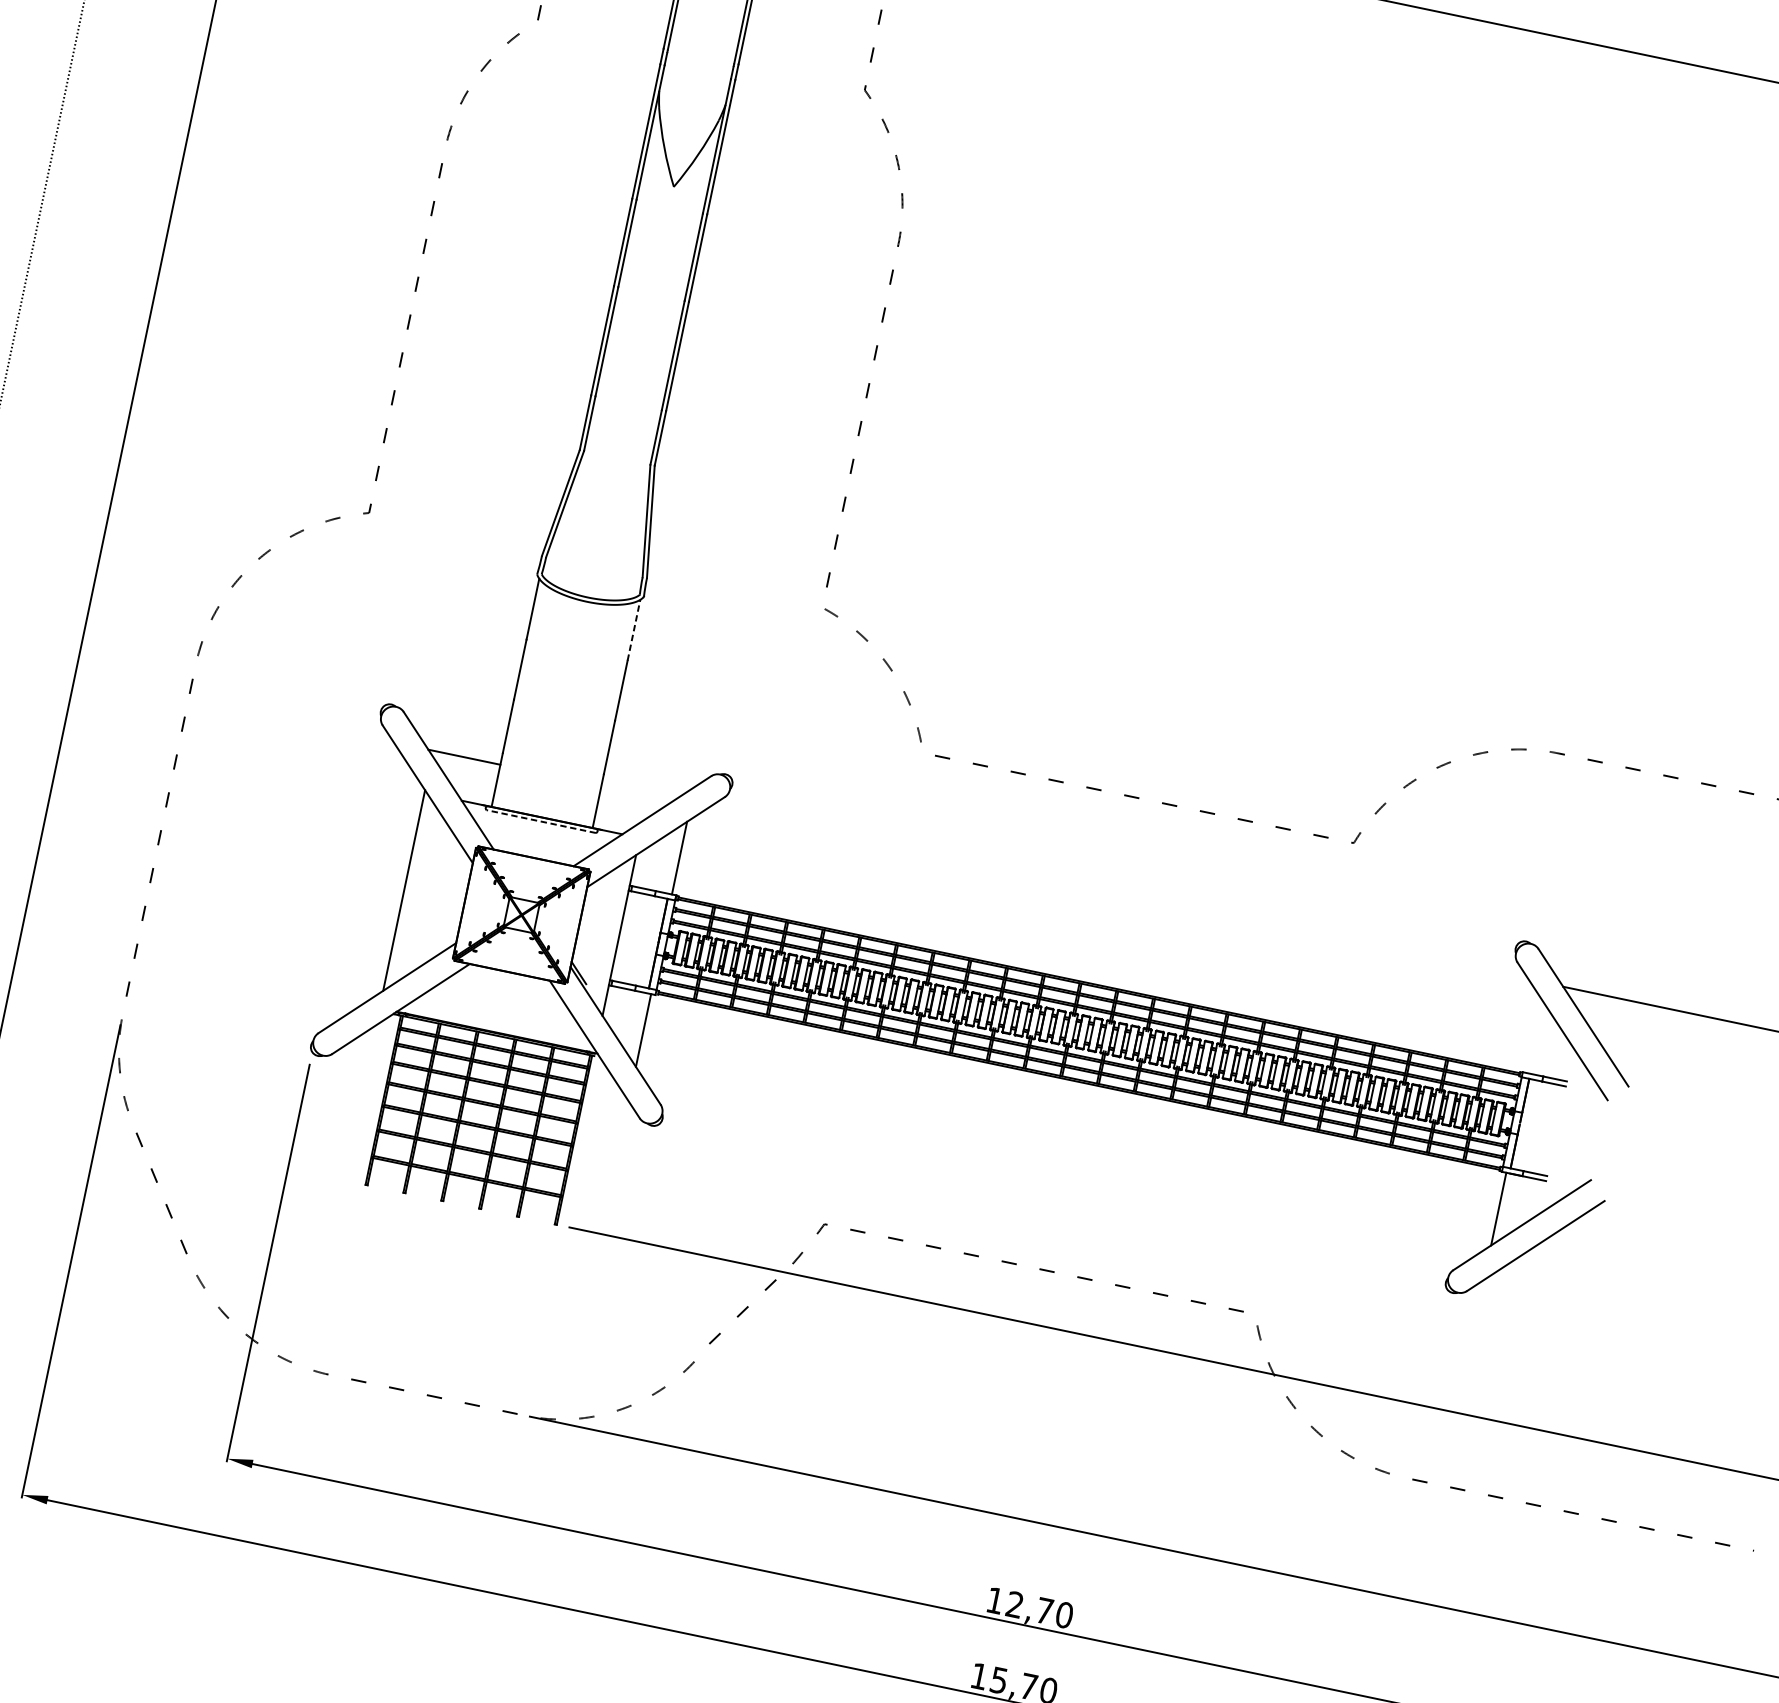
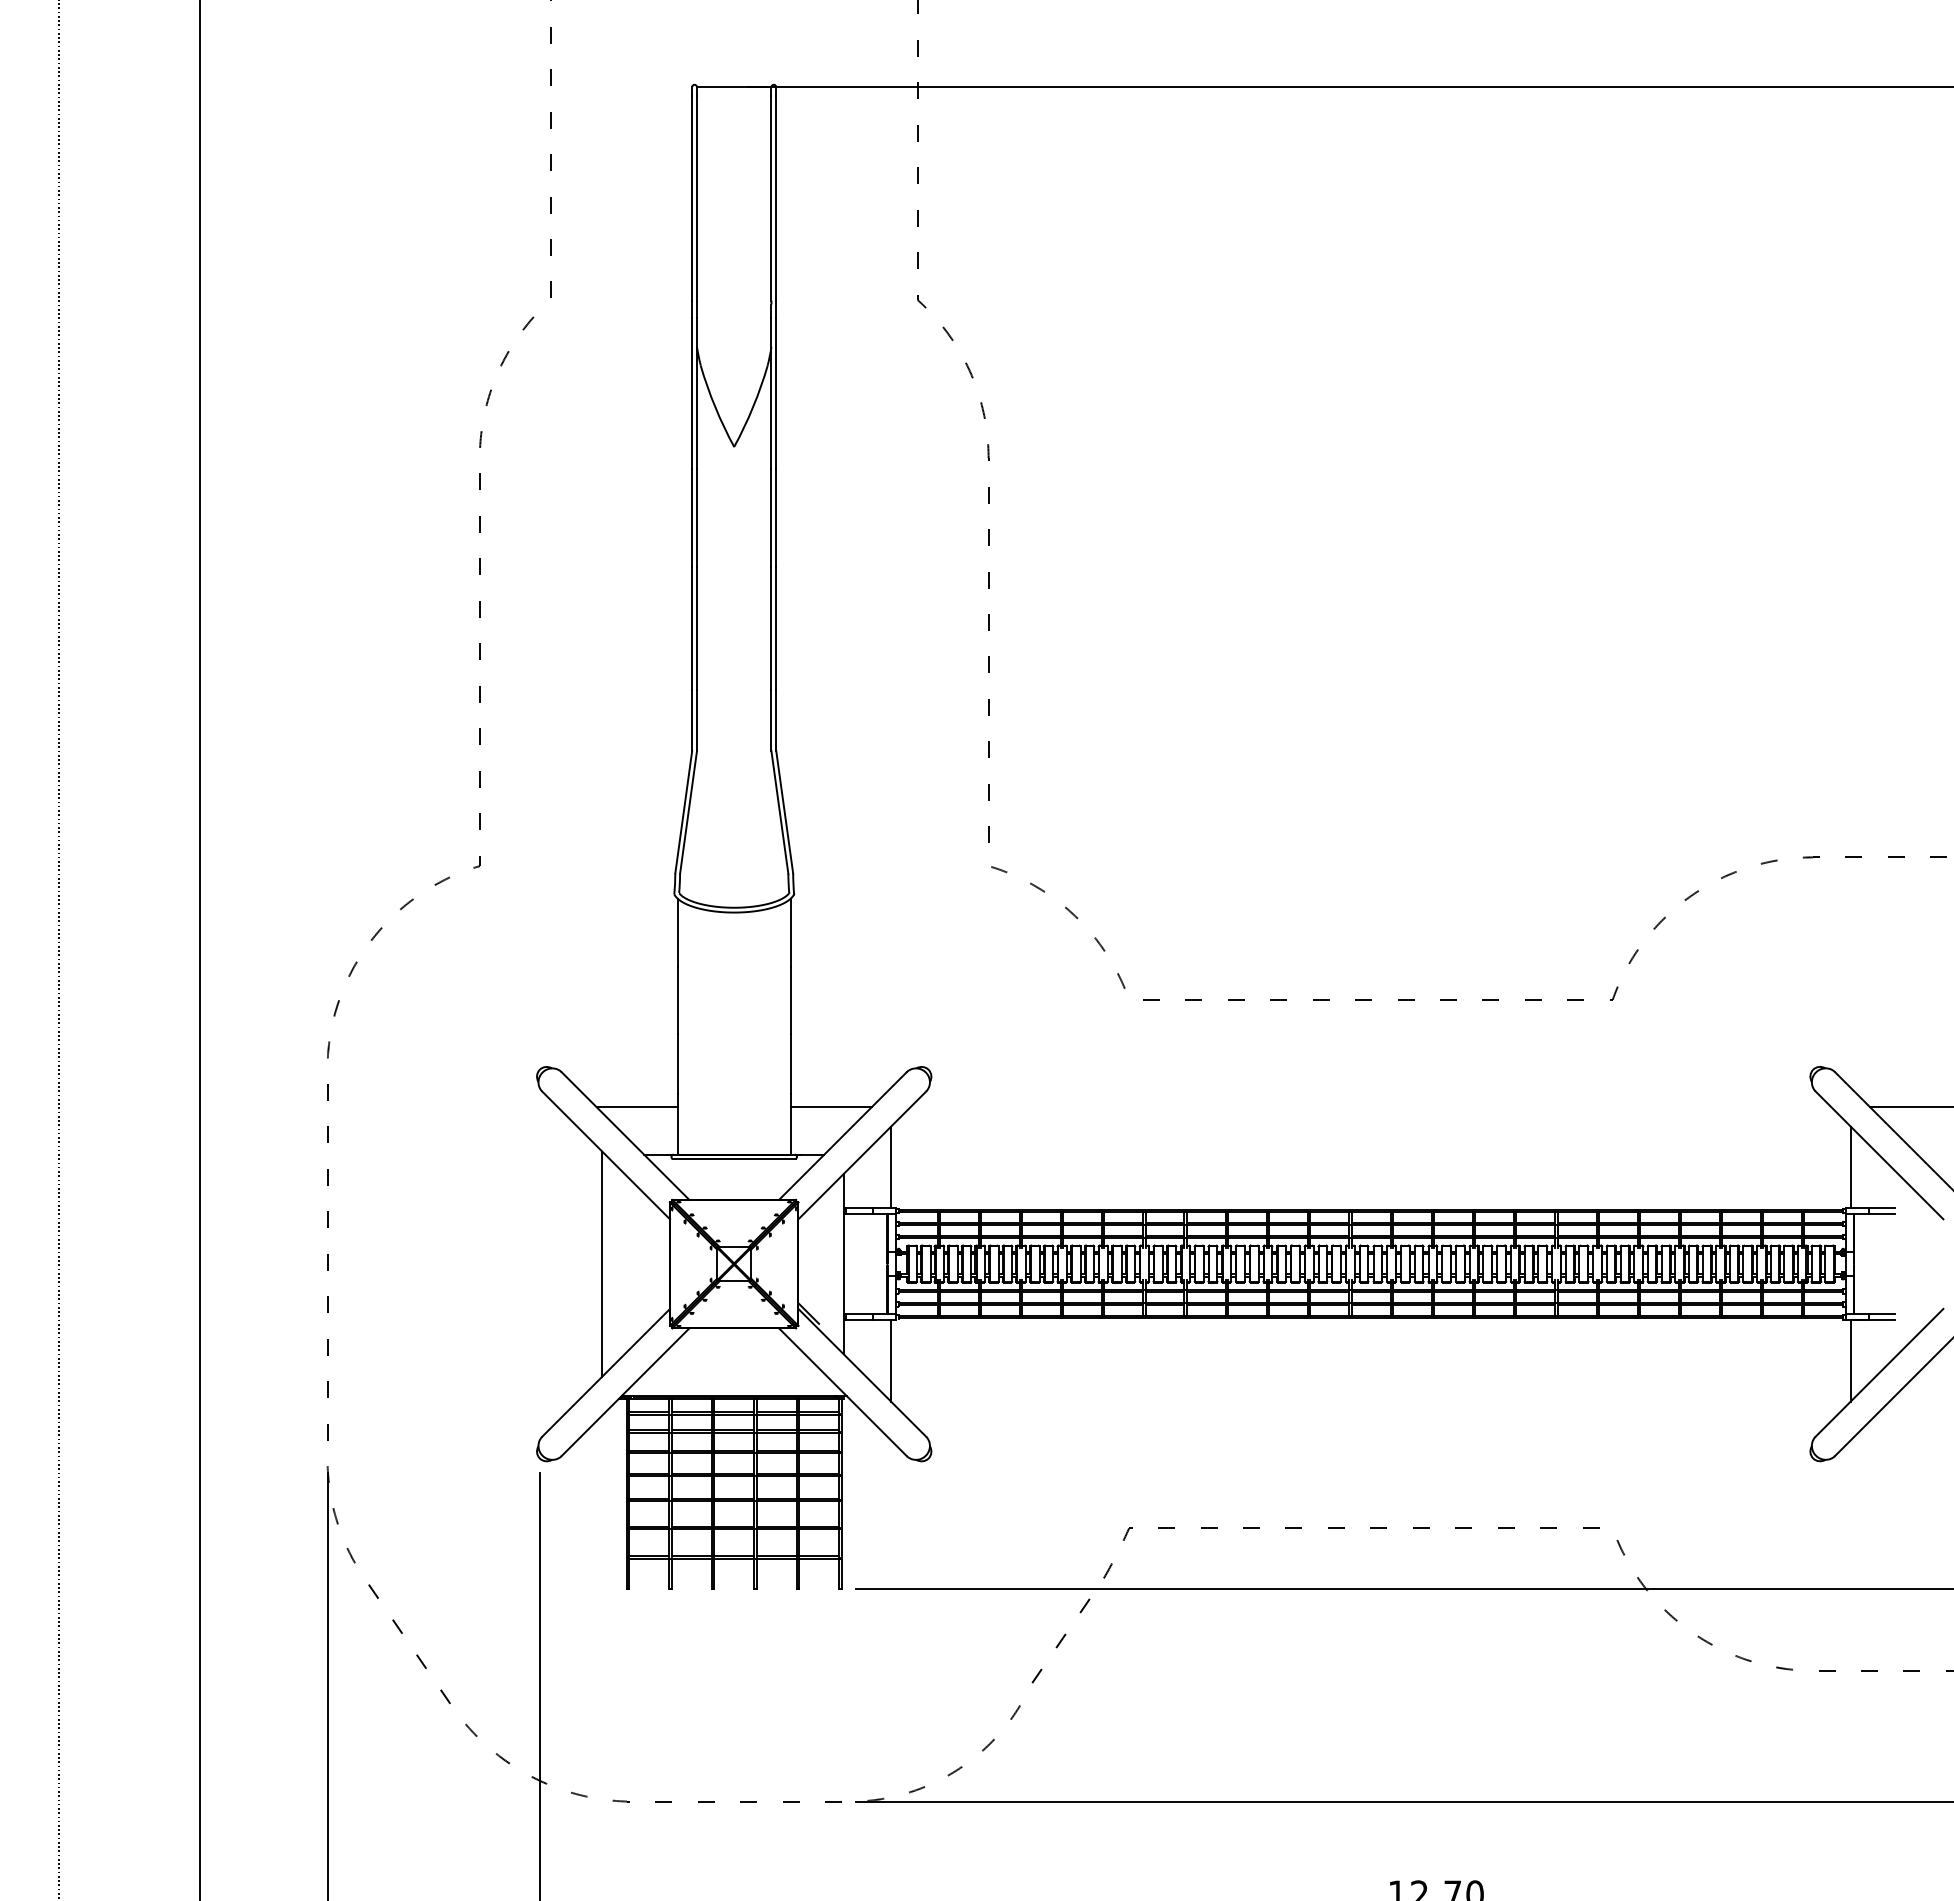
line: (633, 630) -> (790, 932), dashed -> solid
line: (636, 793) -> (830, 1107), added
line: (540, 821) -> (733, 1159), dashed -> solid
line: (1534, 1036) -> (1850, 1167), added

